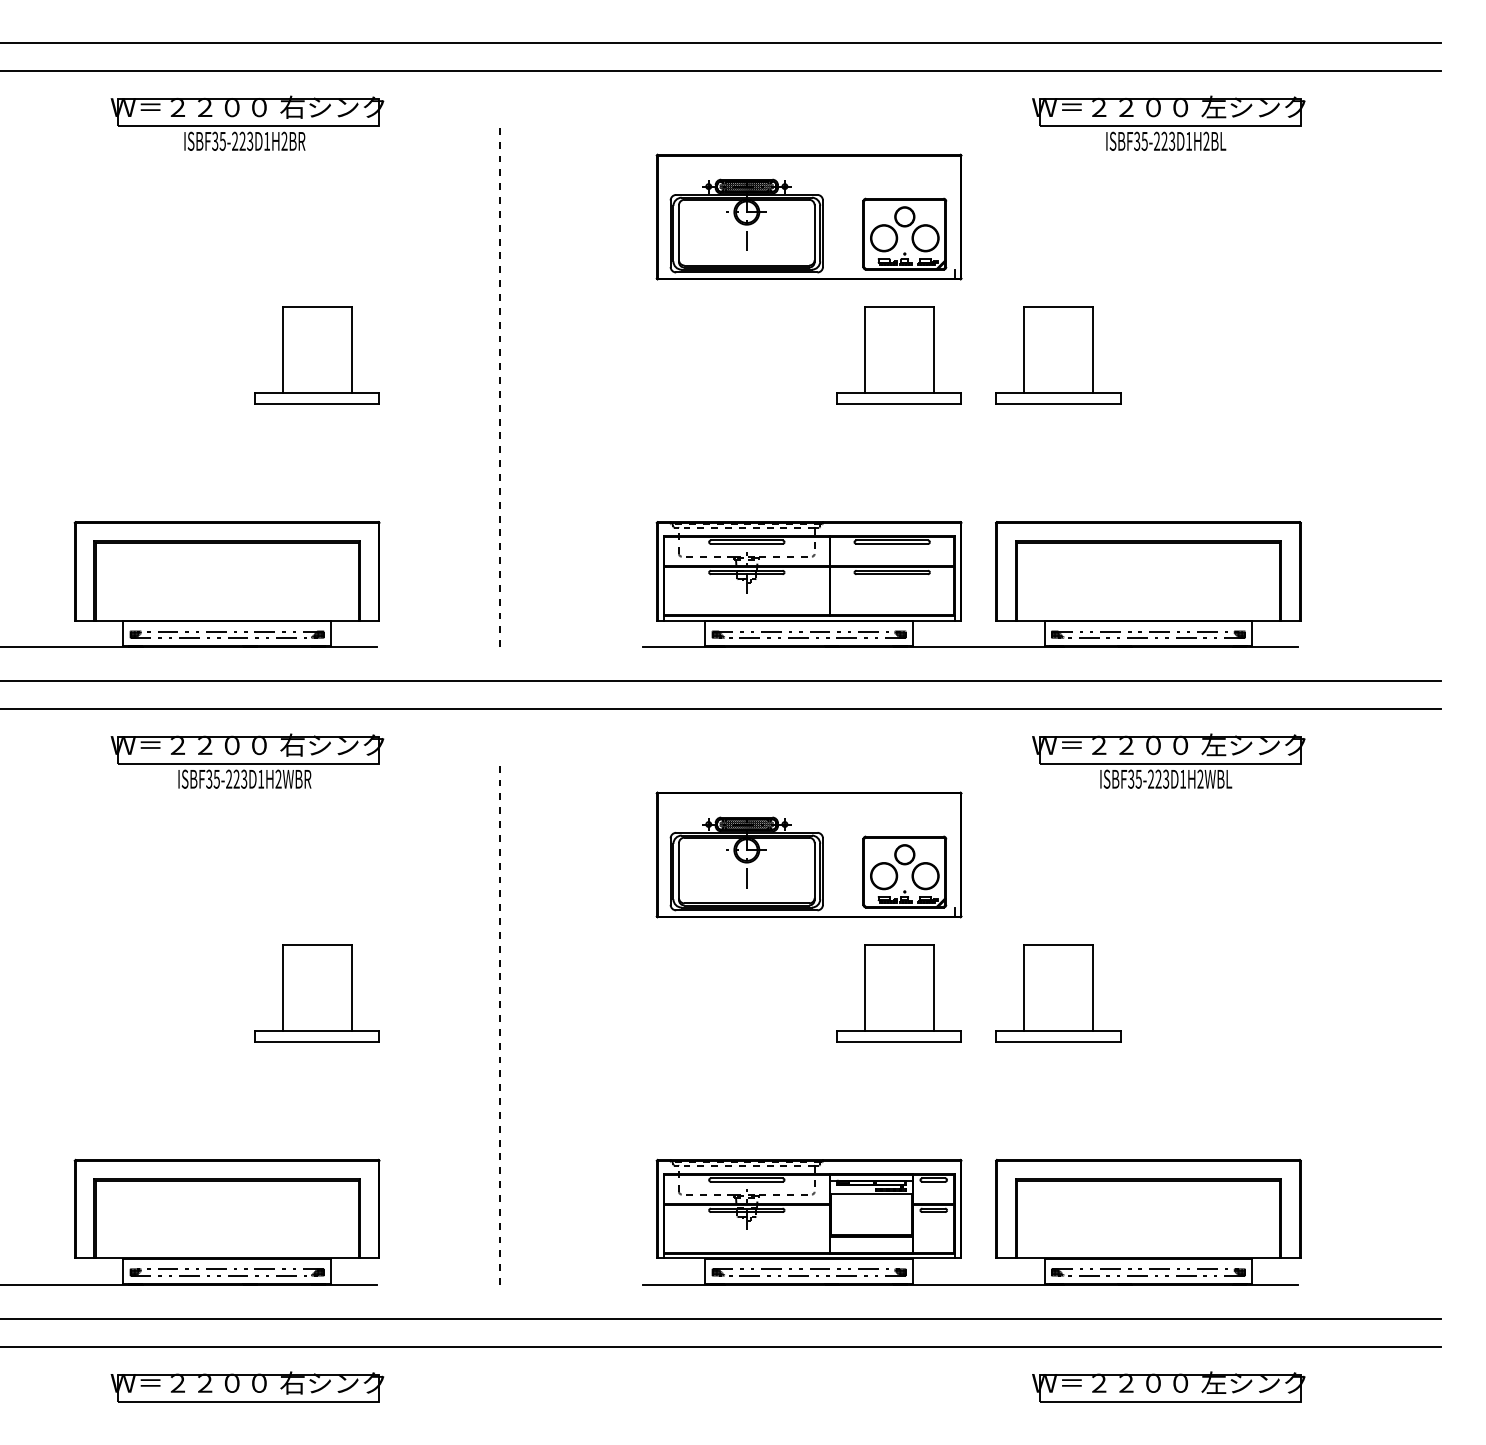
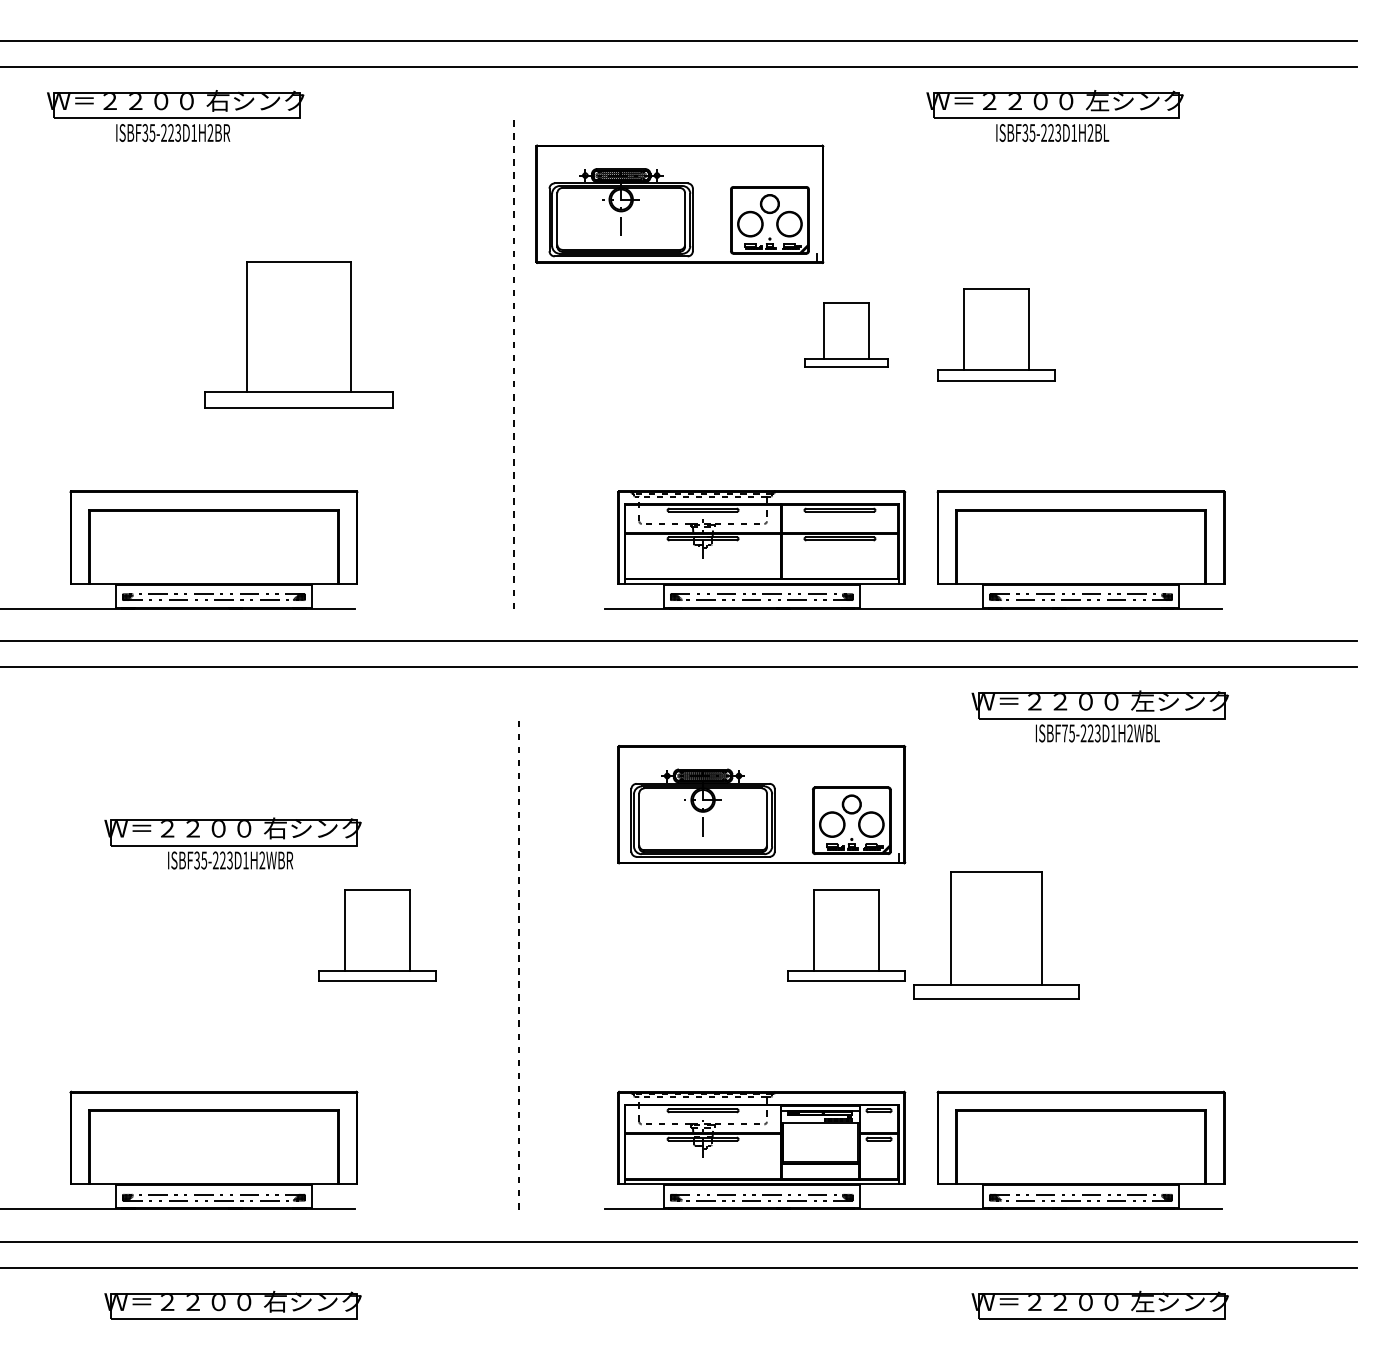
part: (247, 122) -> (175, 115), moved
part: (1168, 122) -> (1054, 115), moved
part: (808, 216) -> (679, 203), moved
part: (316, 355) -> (298, 334), size x1.6
part: (898, 355) -> (845, 334), size x0.7
line: (499, 383) -> (512, 360), moved
part: (247, 760) -> (233, 842), moved
text: (1131, 778) -> (1065, 732), ISBF35-223D1H2WBL -> ISBF75-223D1H2WBL
part: (316, 993) -> (377, 935), moved
part: (1058, 993) -> (996, 935), size x1.4
line: (499, 1021) -> (518, 961), moved

